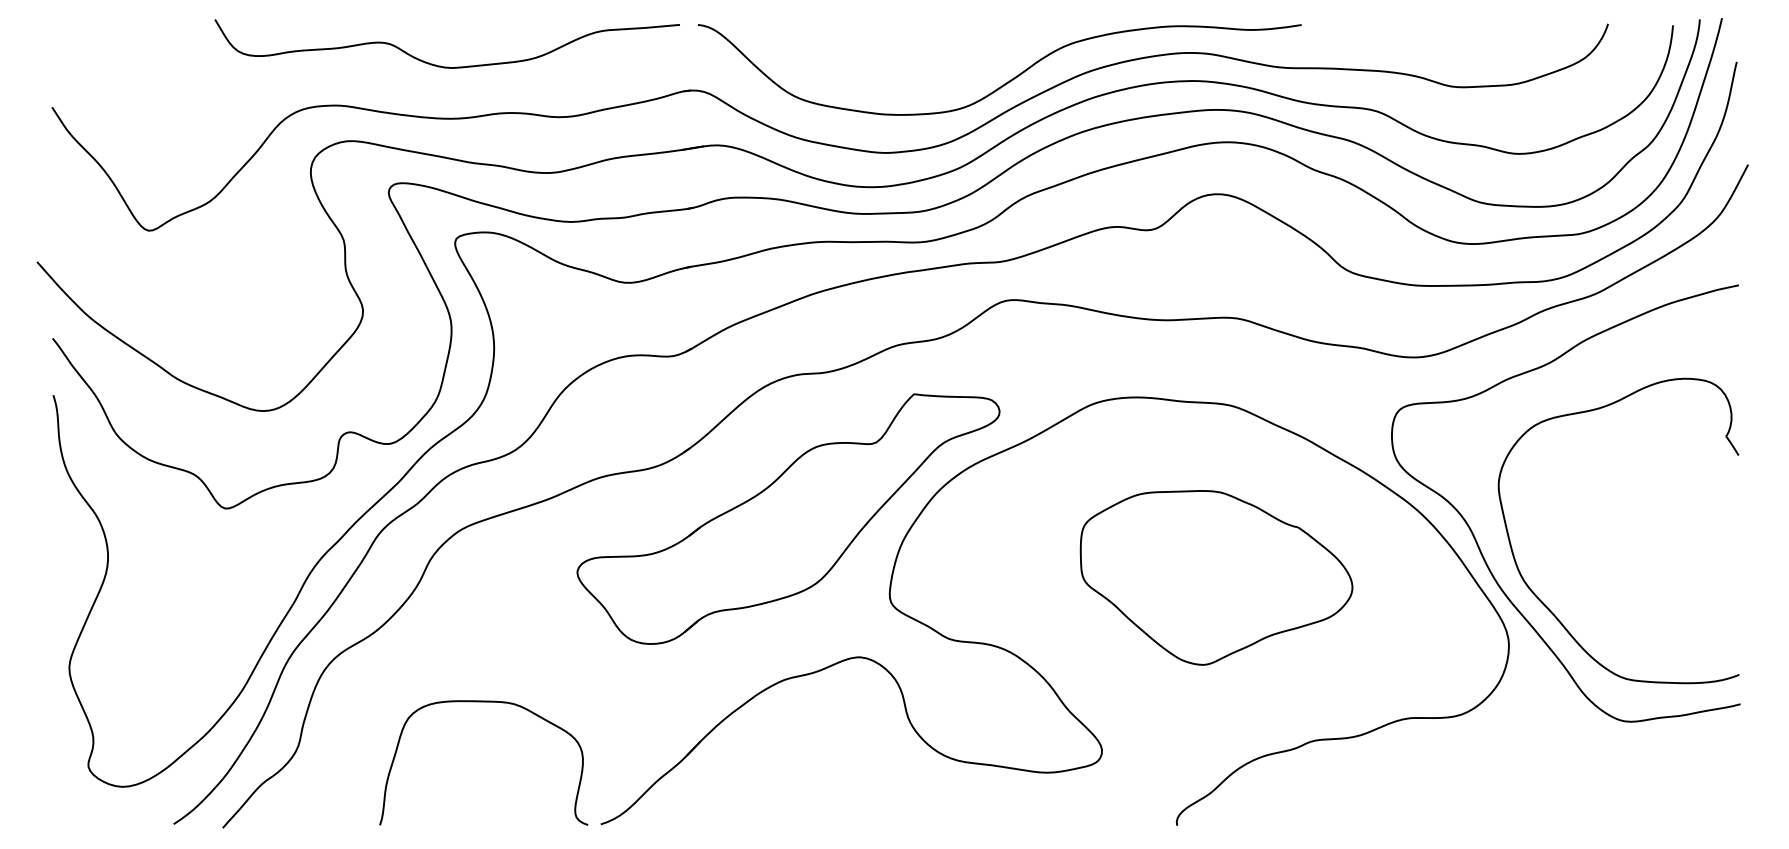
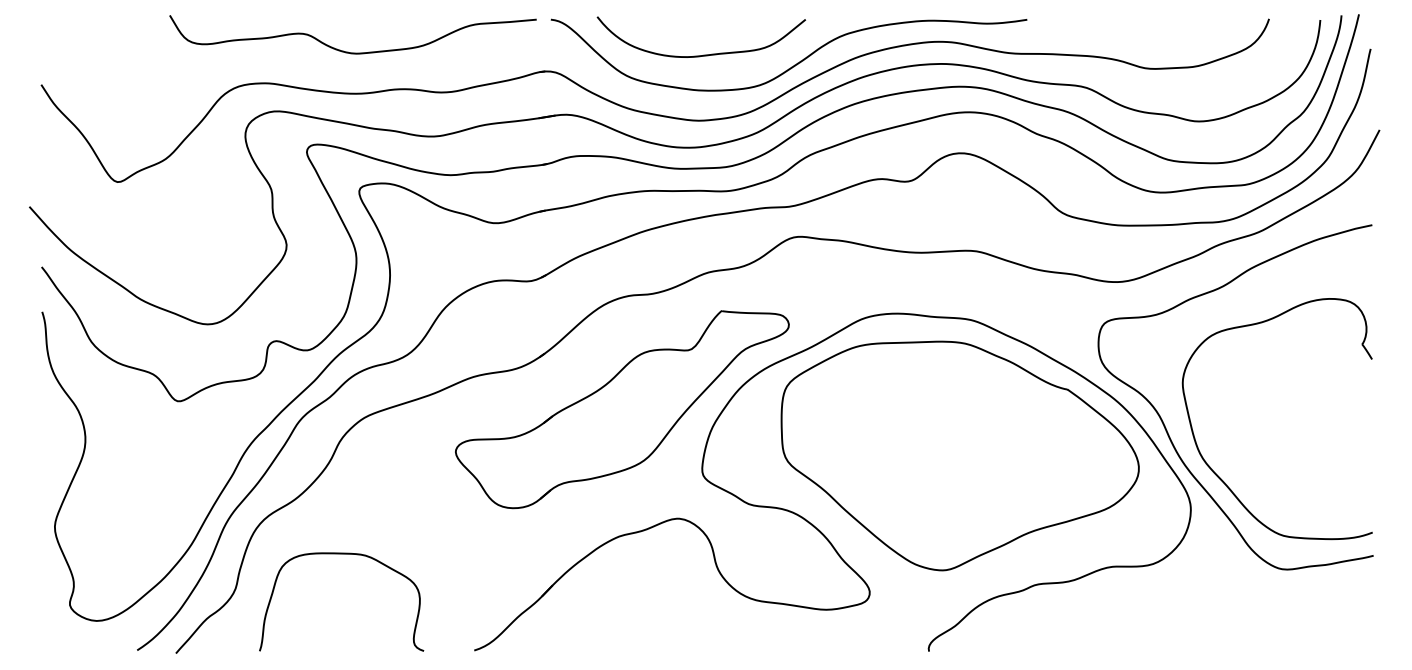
curve: (890, 69) -> (702, 54), added
part: (1216, 577) -> (960, 455), size x1.67
curve: (483, 702) -> (341, 554), moved

